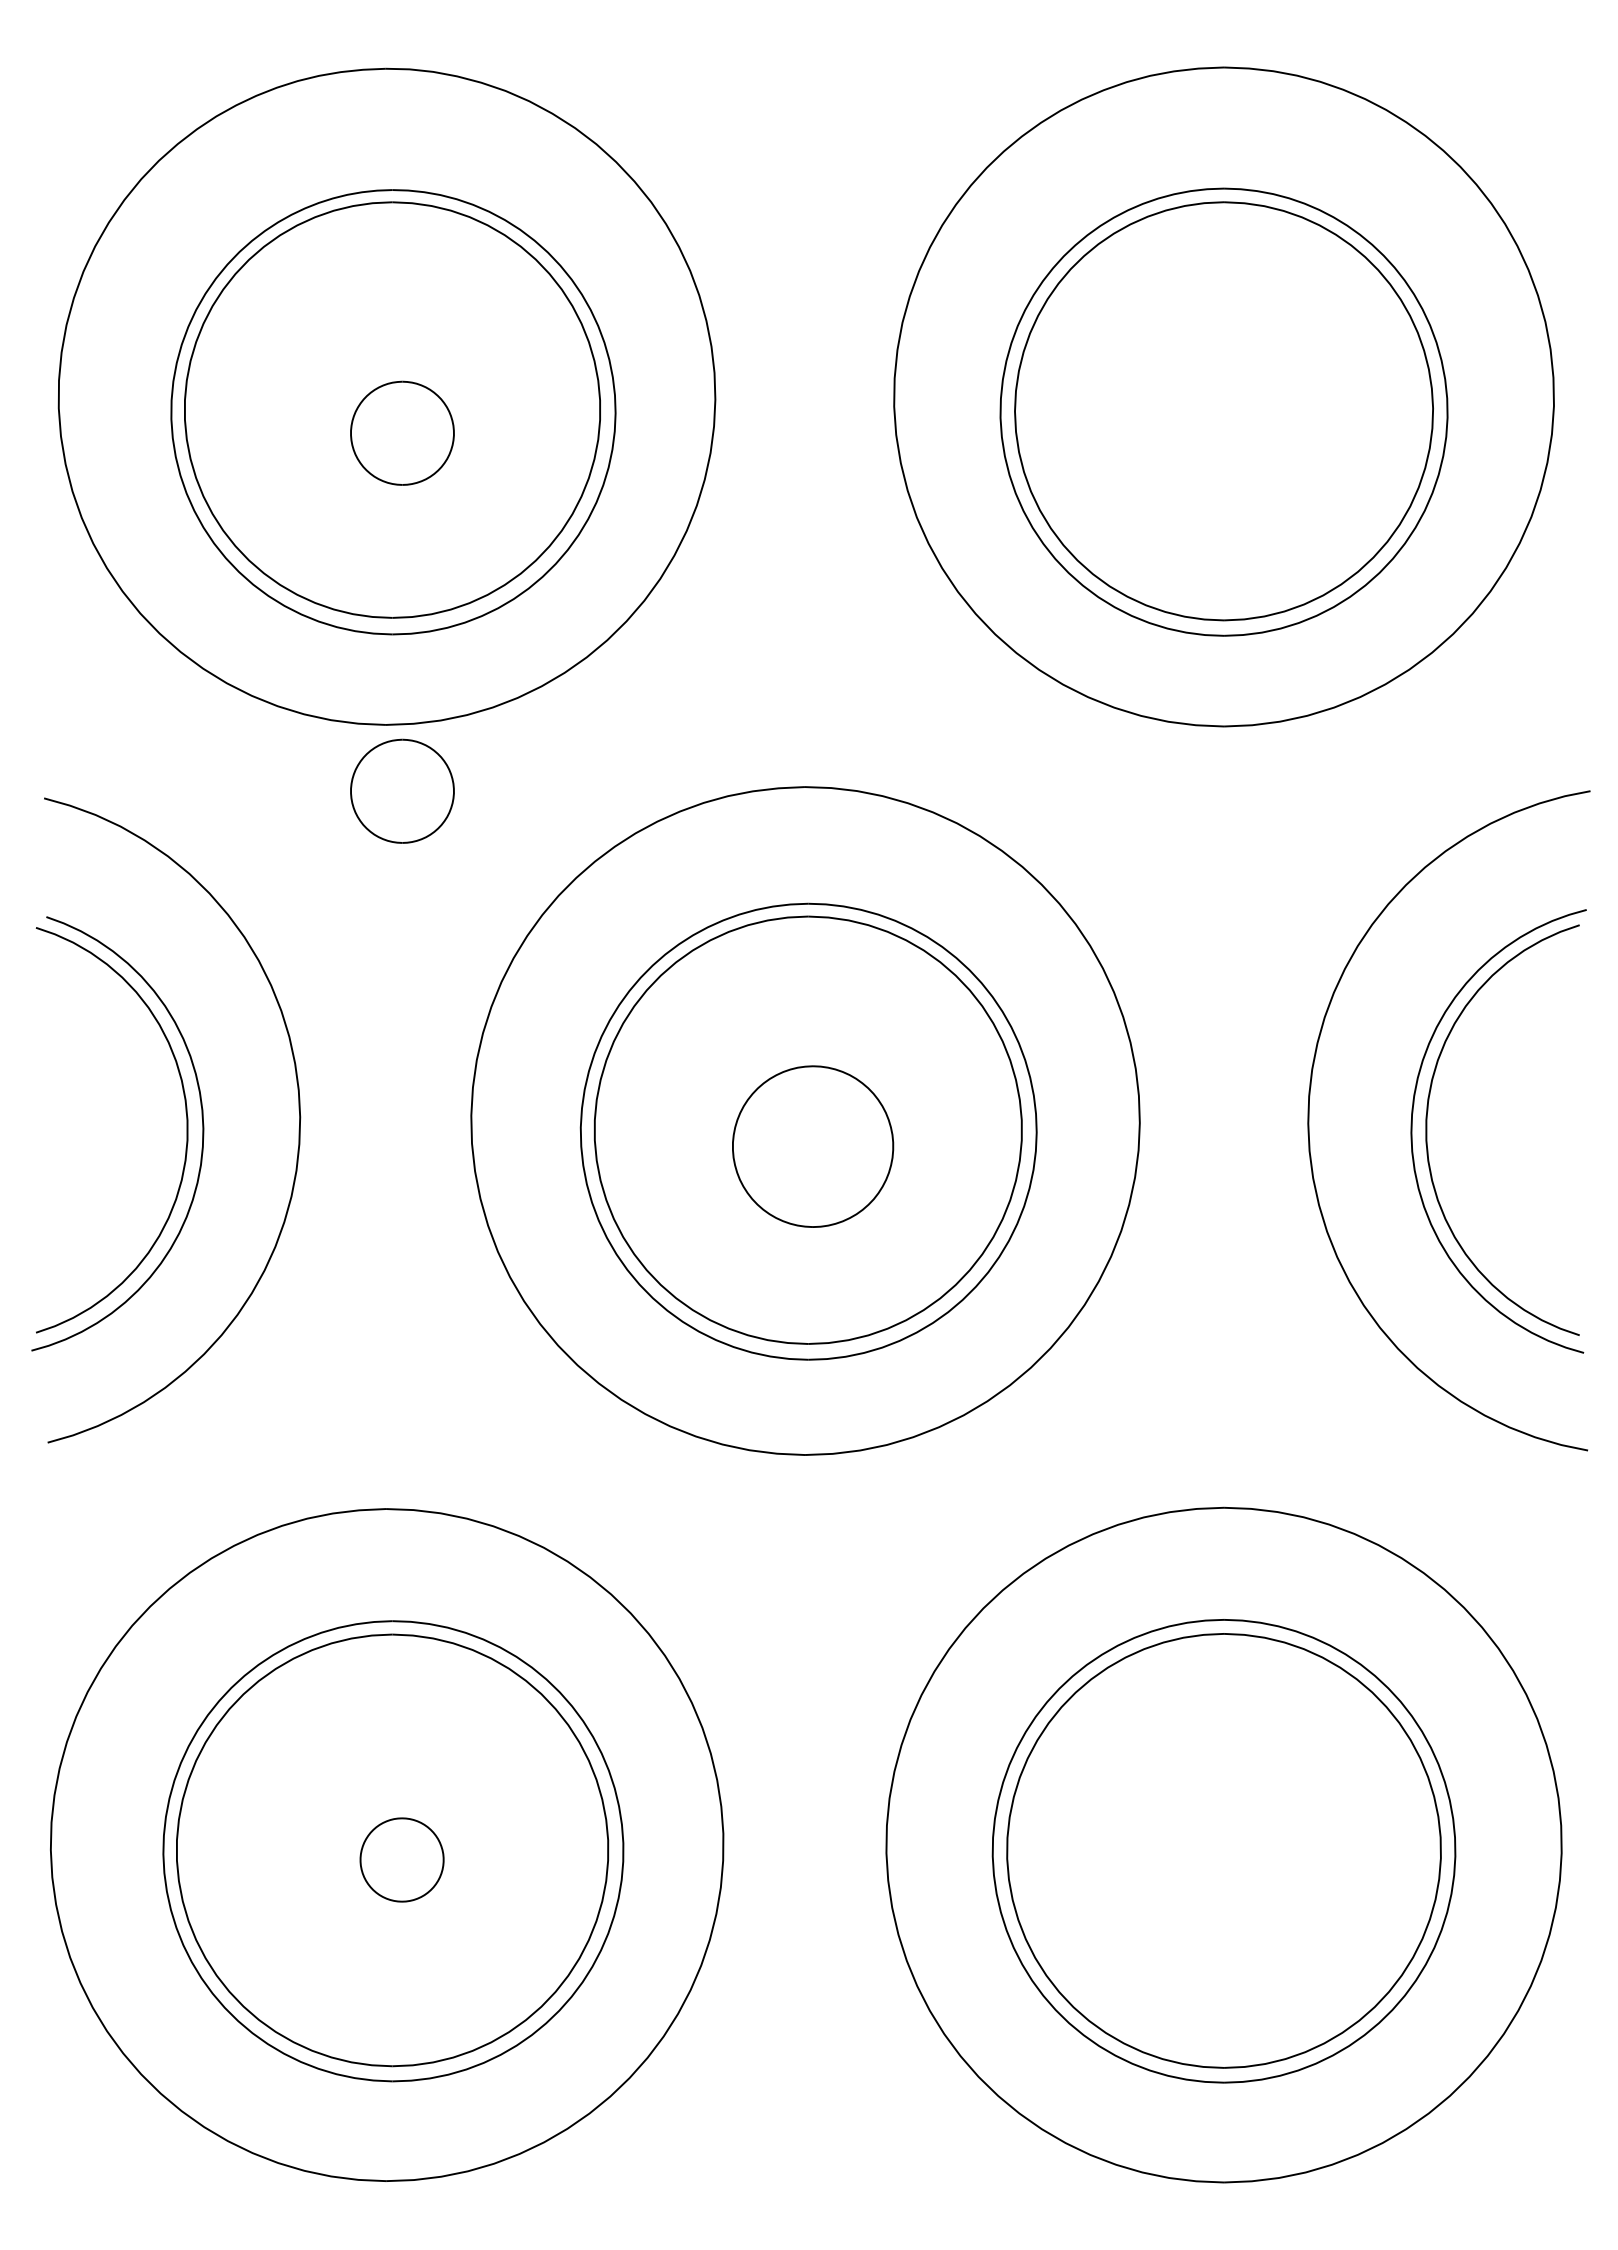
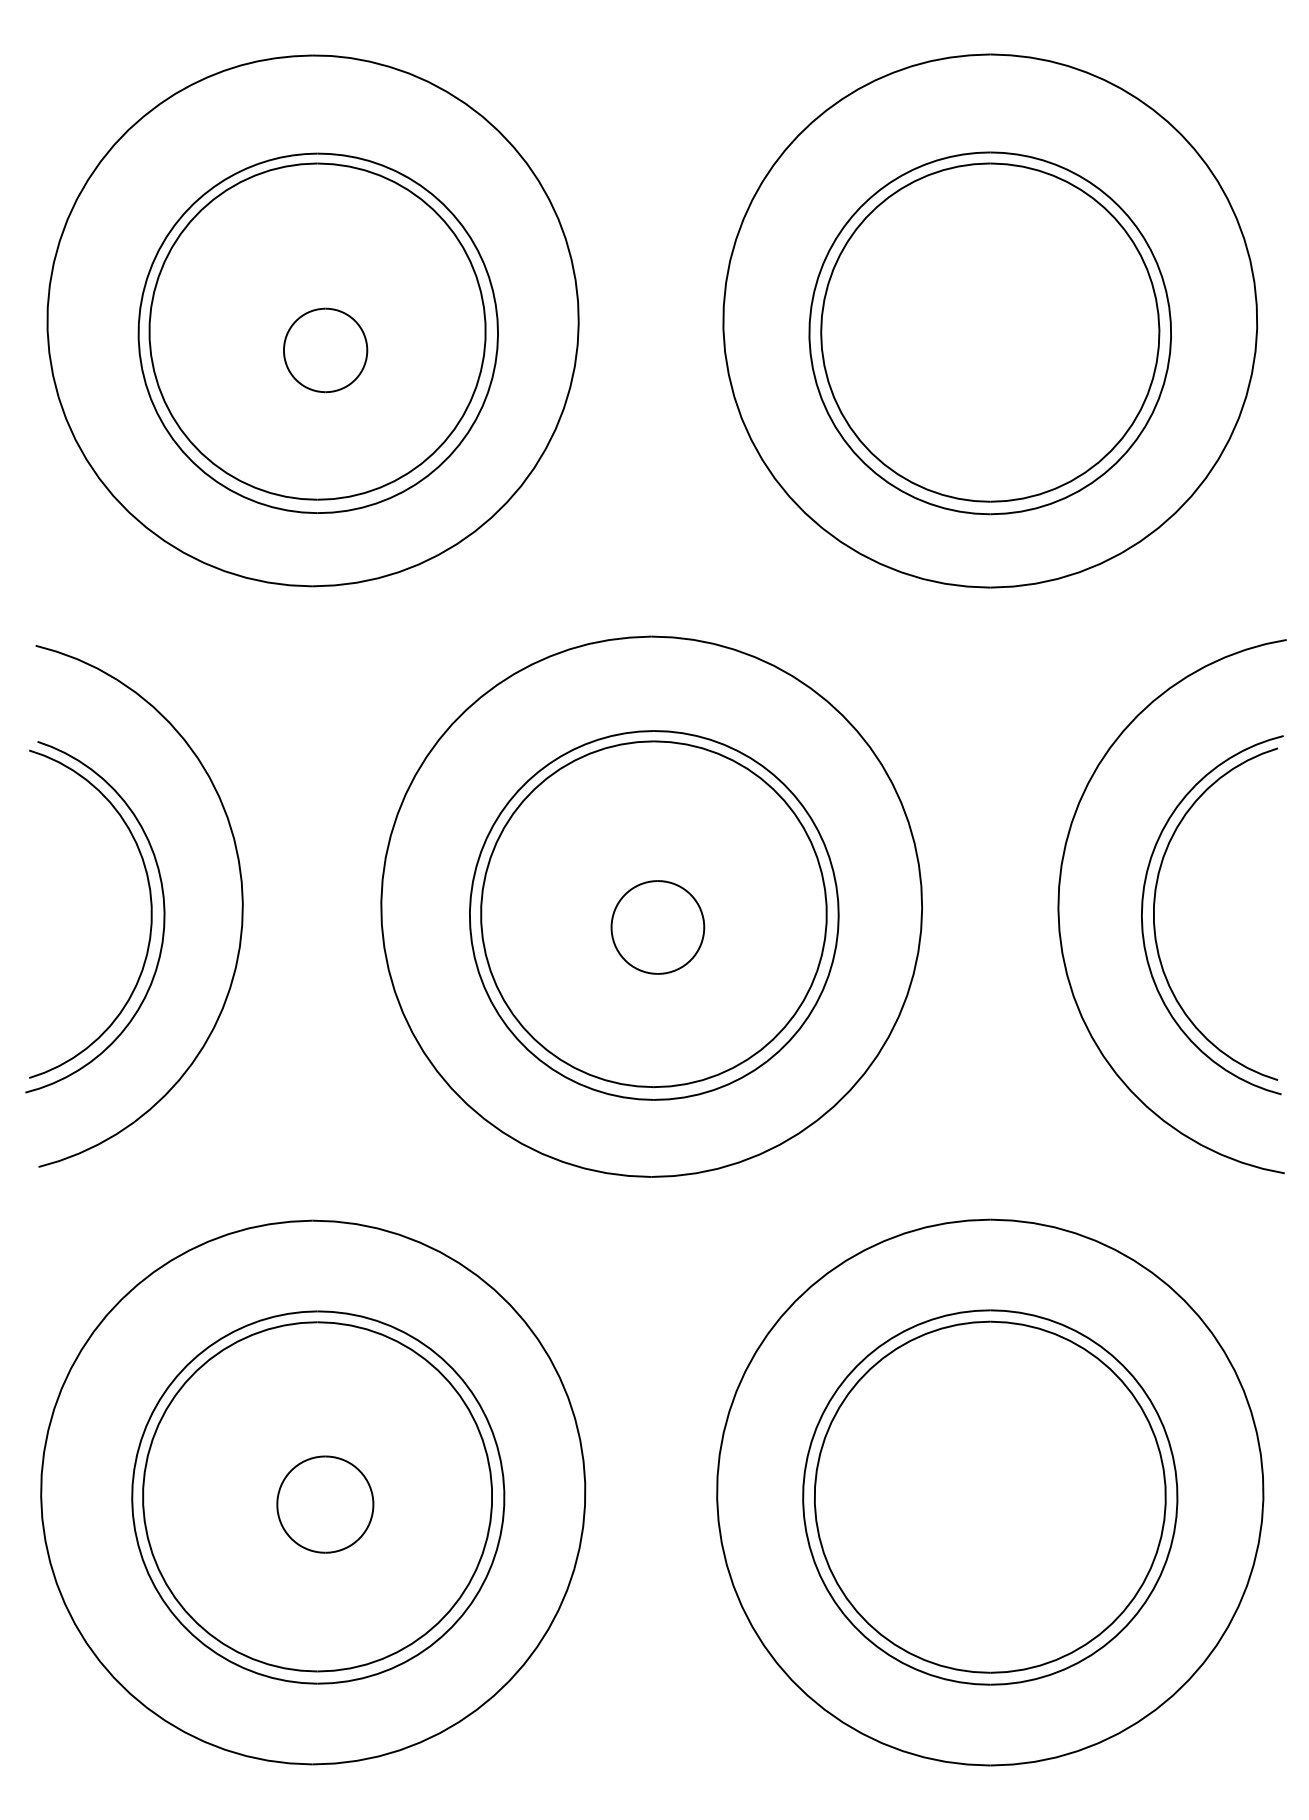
part: (402, 790) -> (325, 639), removed
part: (813, 1146) -> (658, 927), size x0.71
part: (401, 1859) -> (324, 1504), size x1.43

